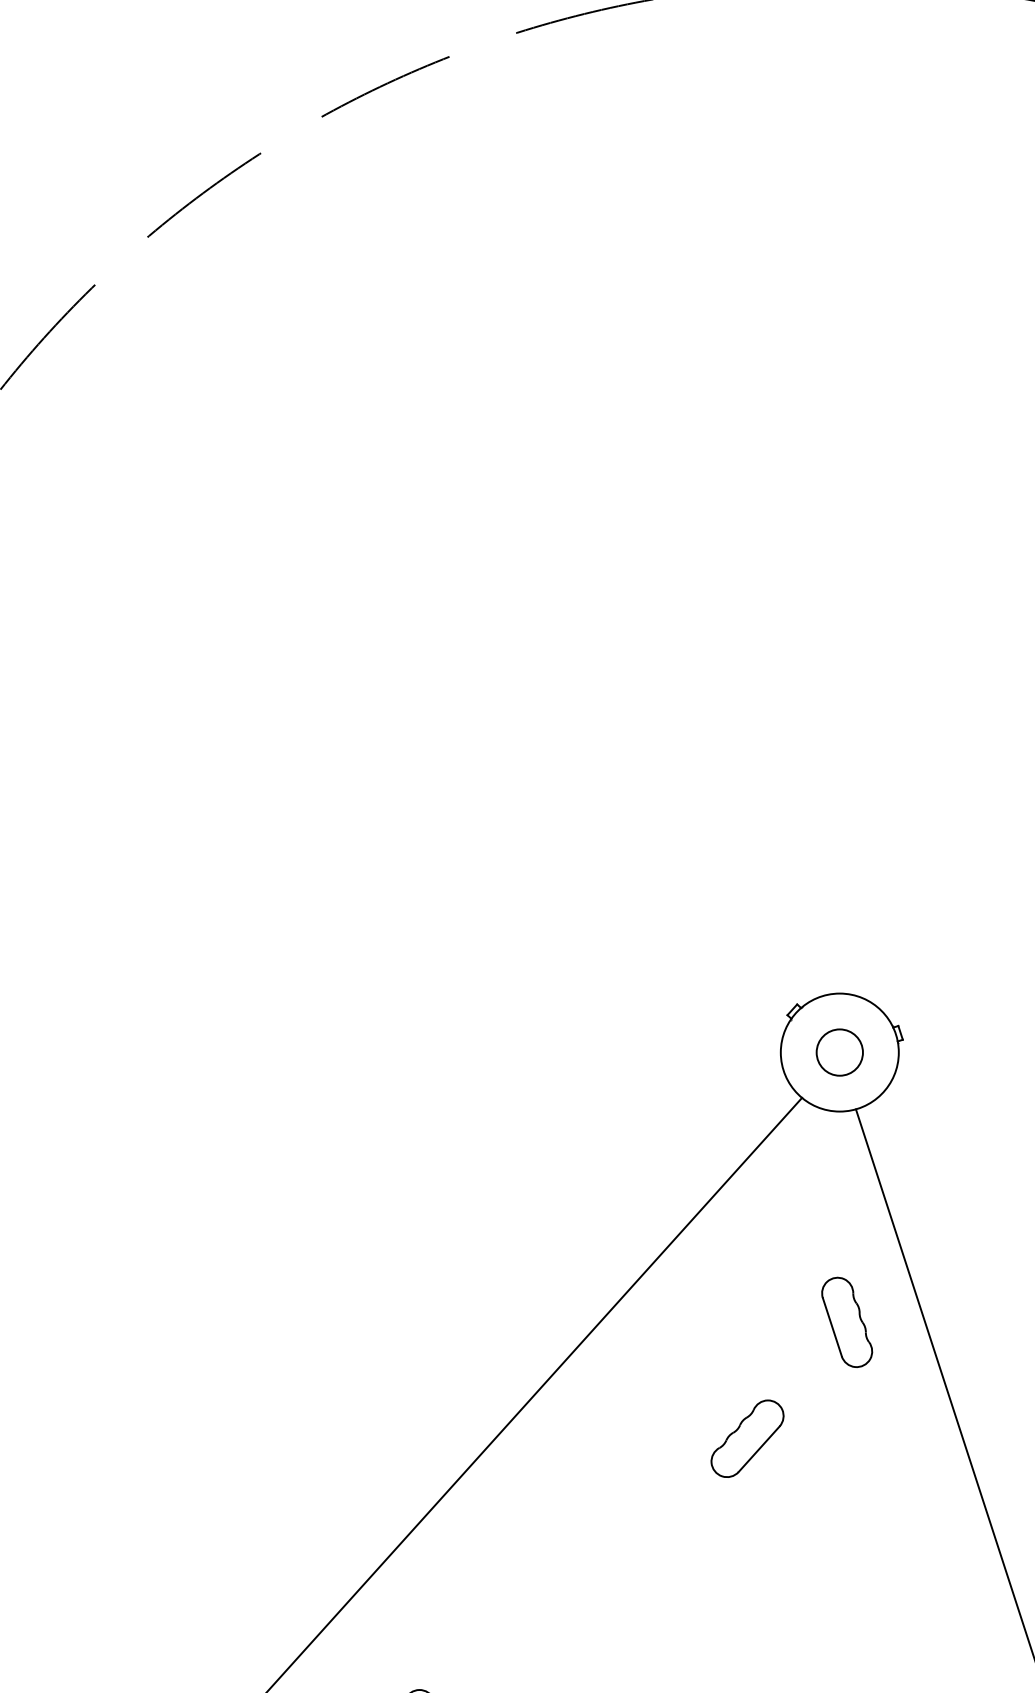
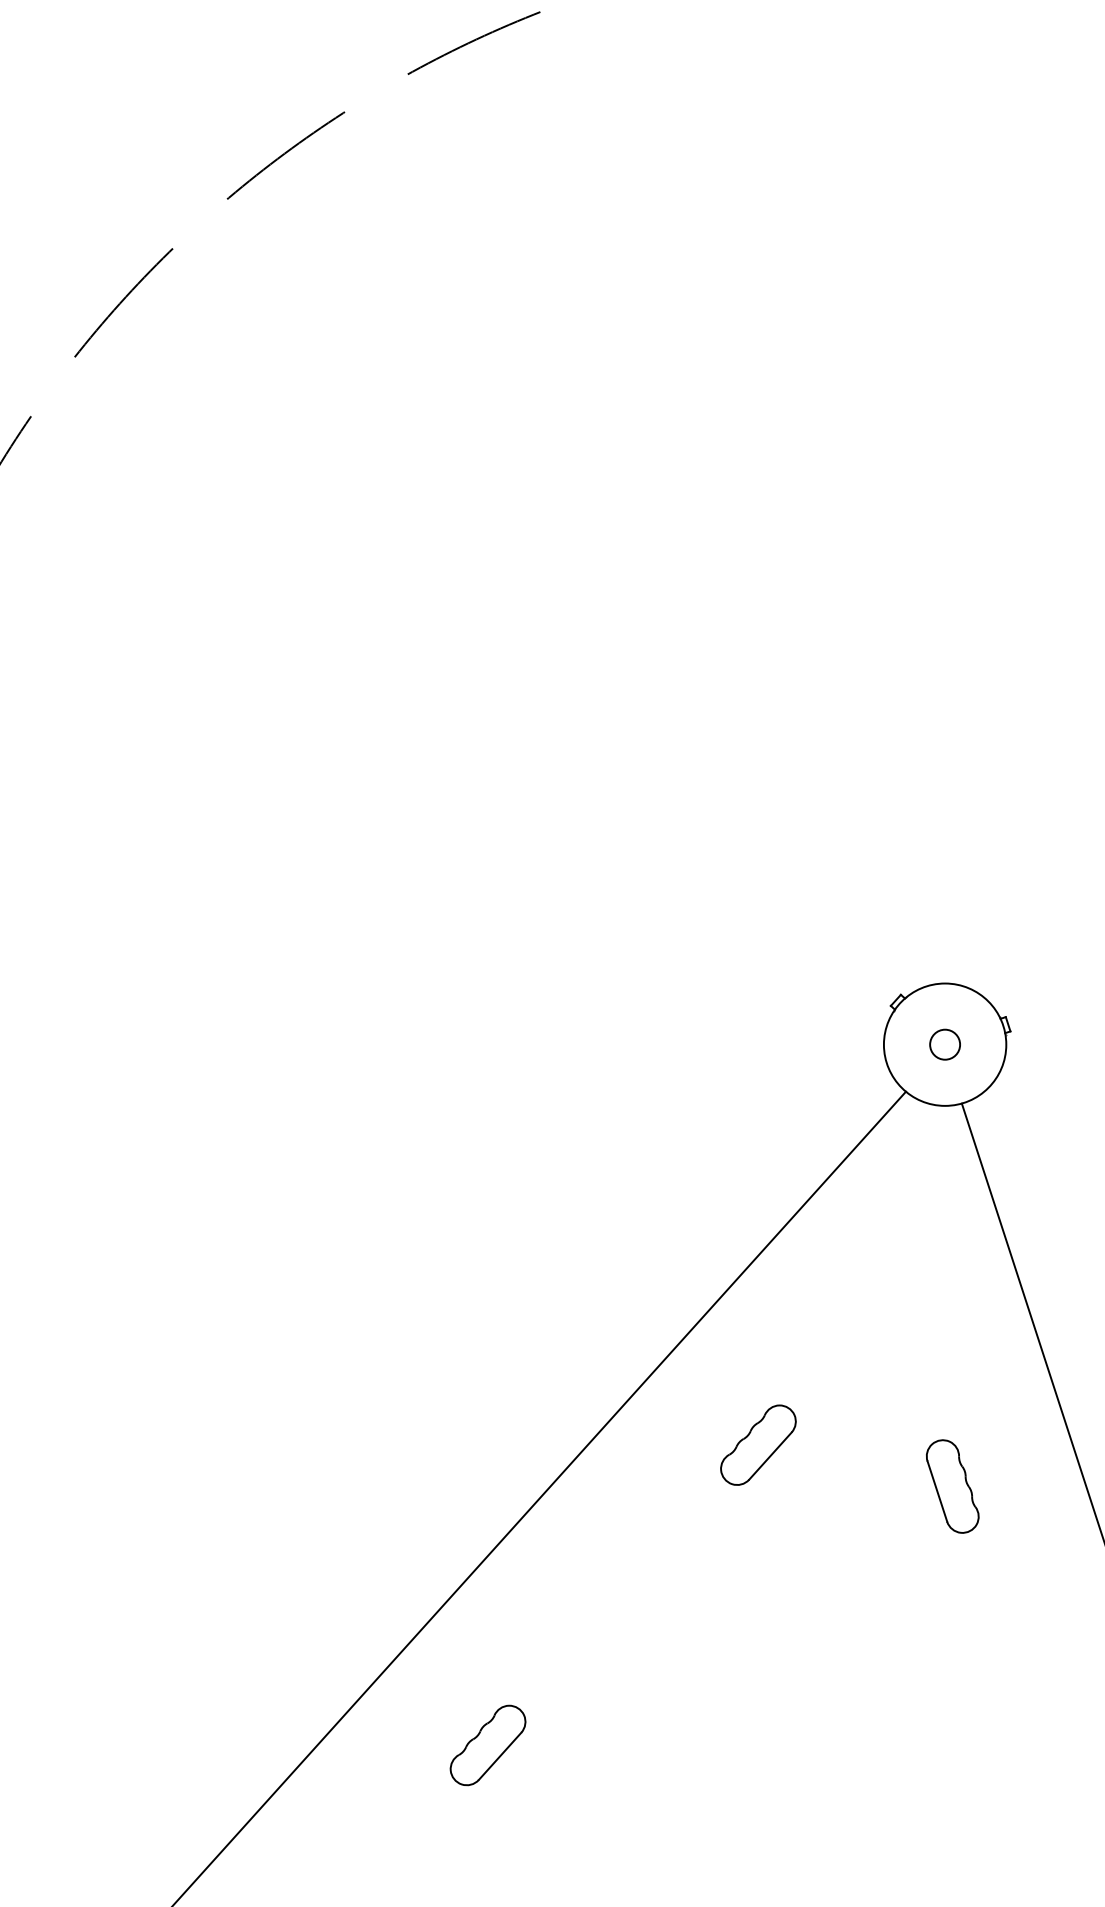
circle: (840, 1052) -> (945, 1044), size x0.62
part: (846, 1322) -> (952, 1486), moved
part: (747, 1438) -> (758, 1444), moved

